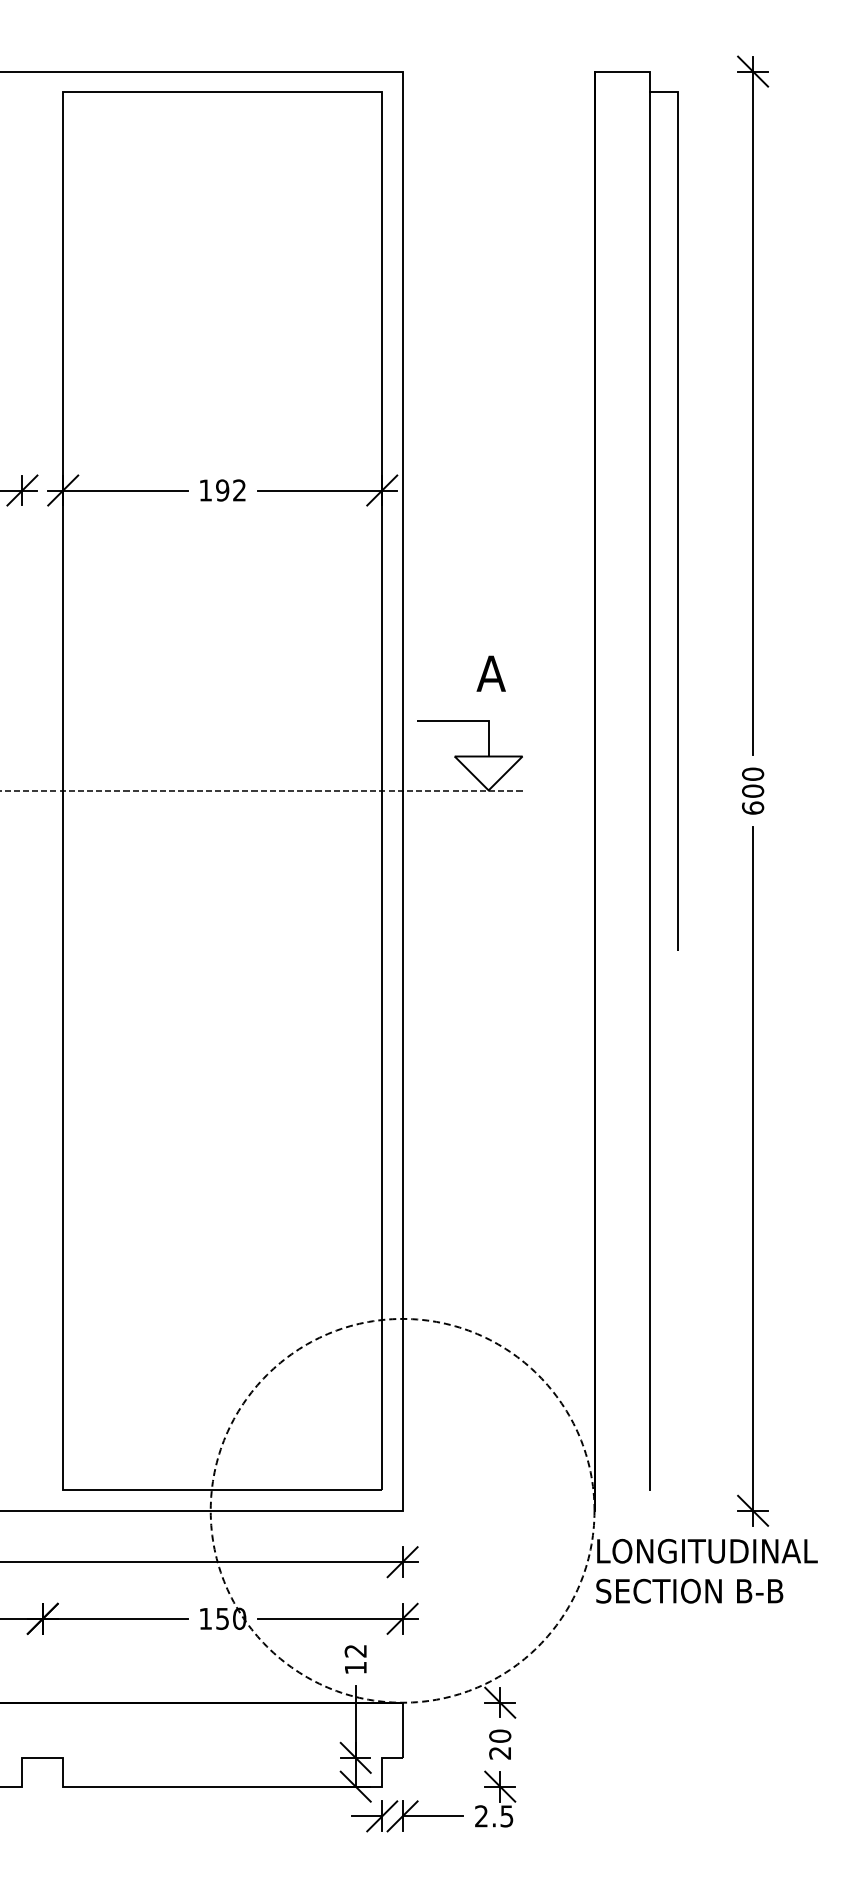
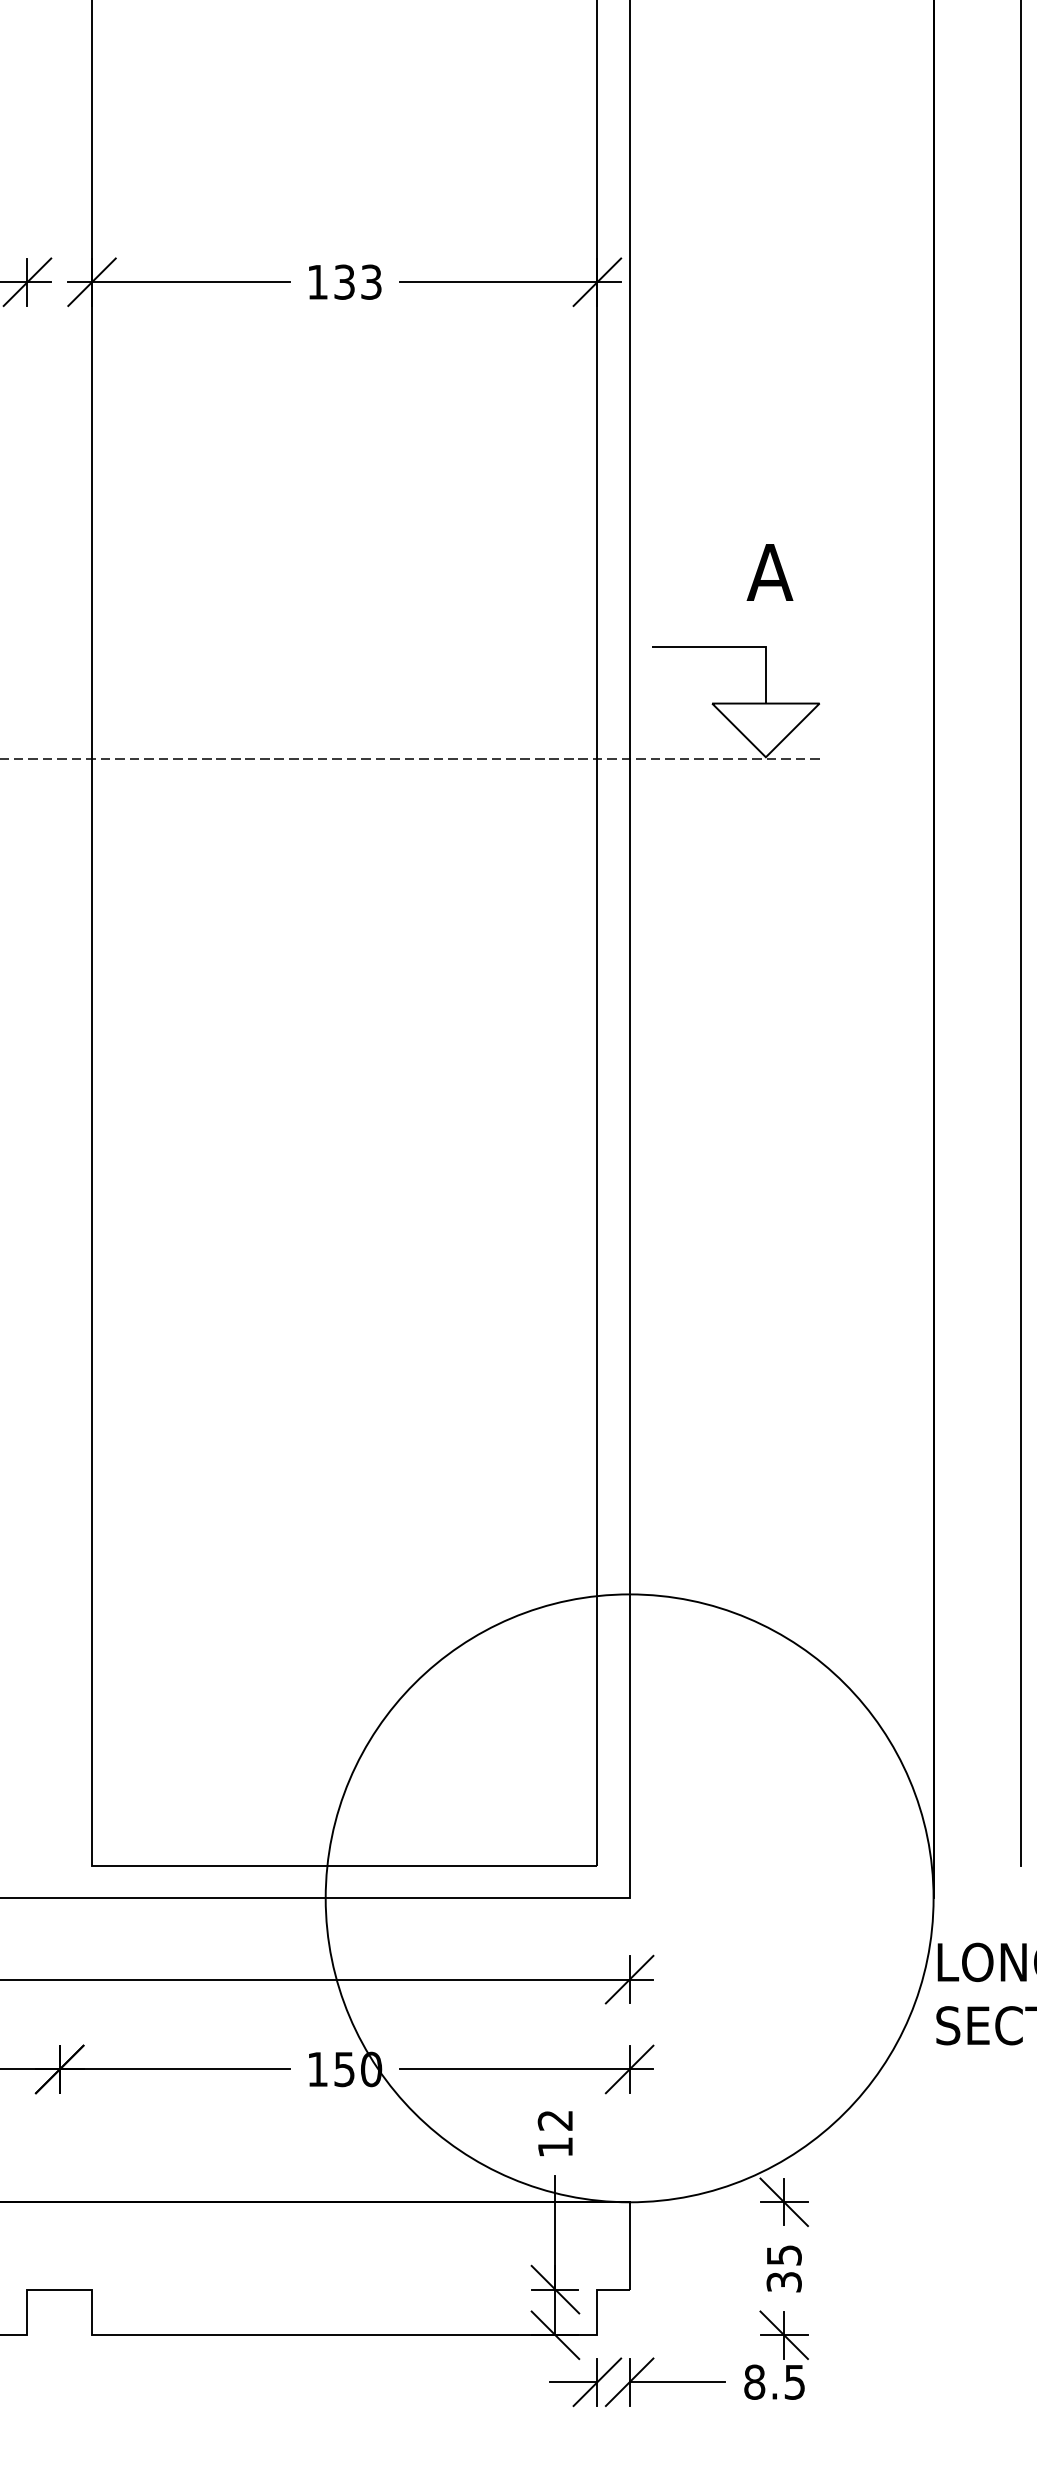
text: (230, 490) -> (357, 282), 192 -> 133
circle: (402, 1510) -> (629, 1897), dashed -> solid
text: (500, 1744) -> (784, 2268), 20 -> 35
text: (481, 1816) -> (754, 2382), 2.5 -> 8.5

